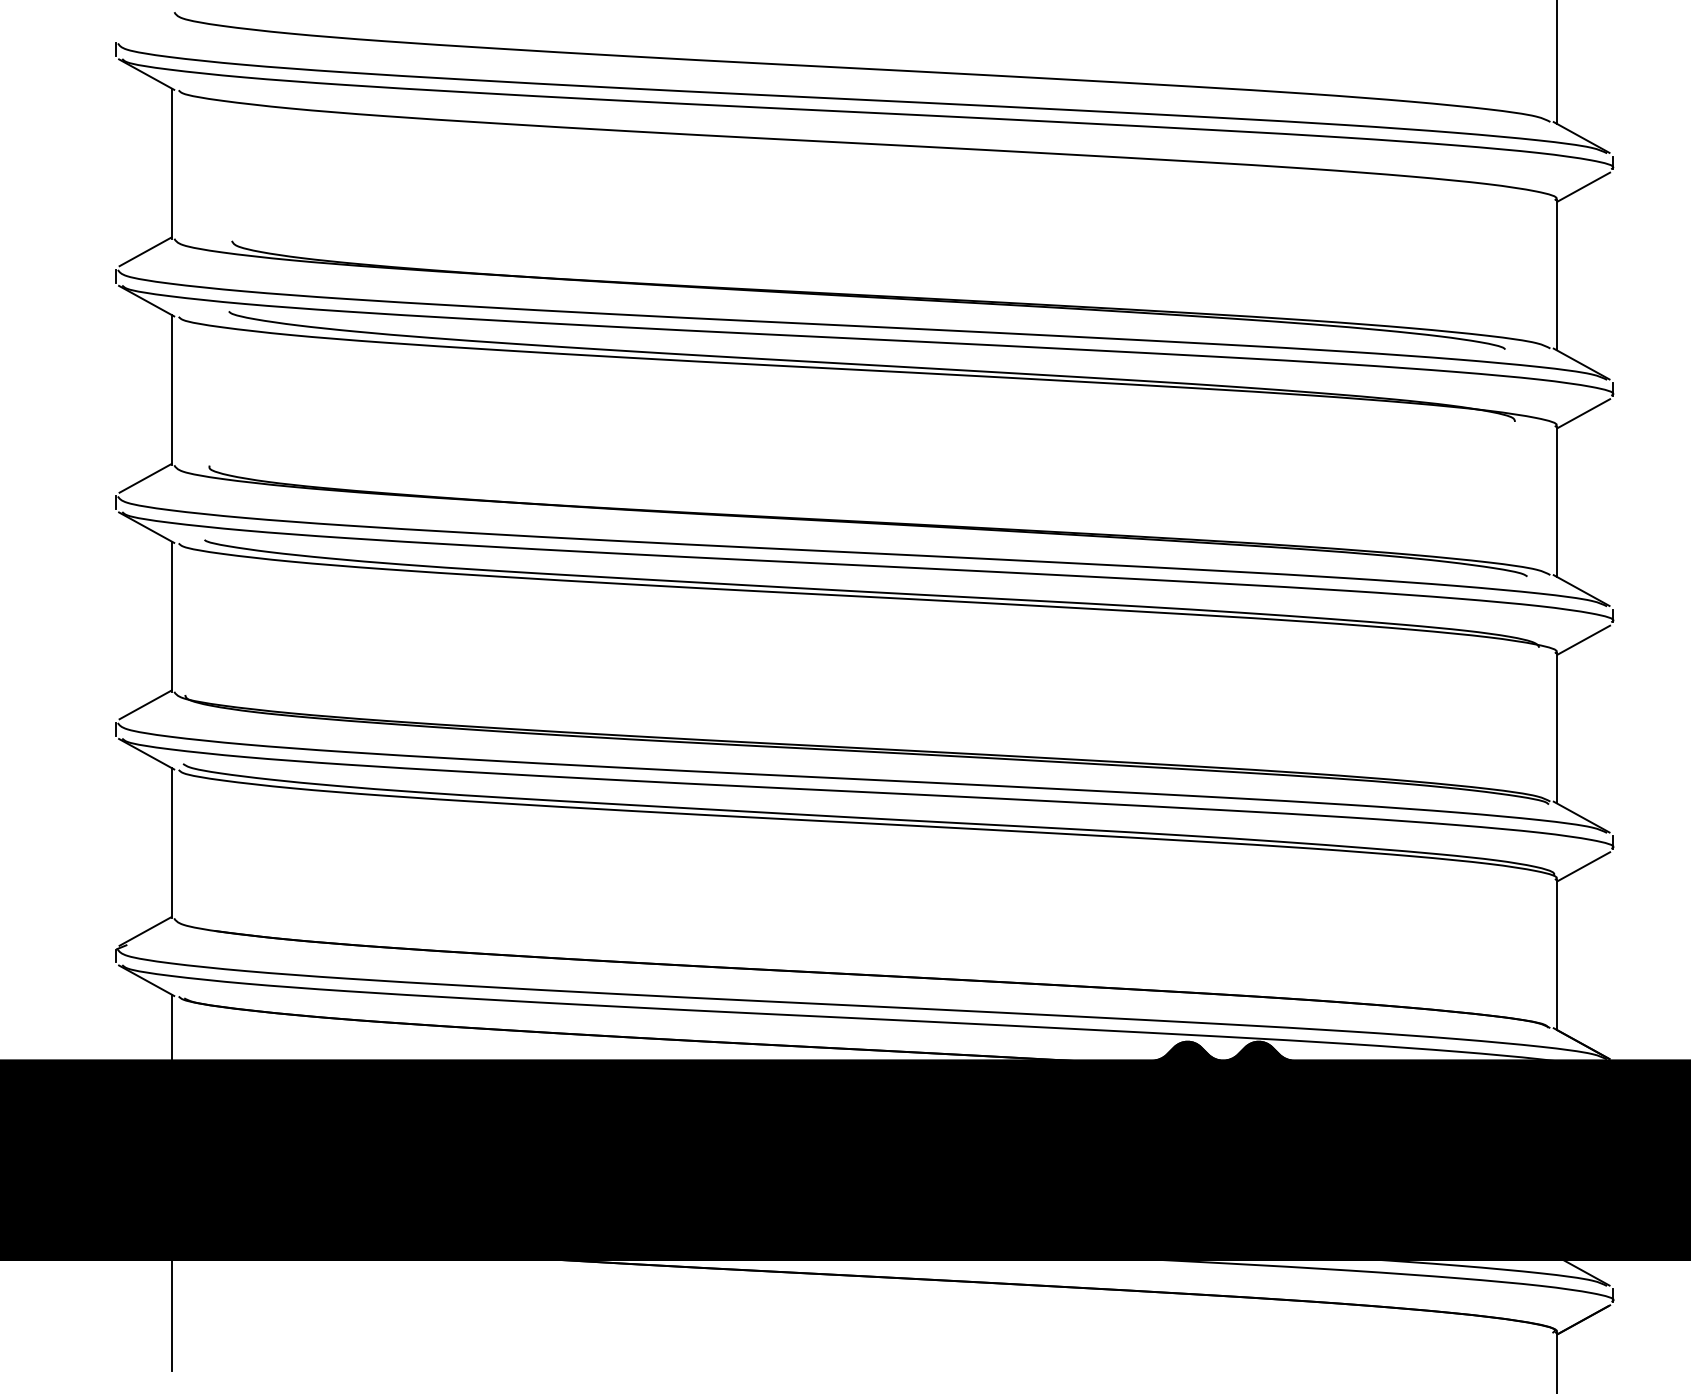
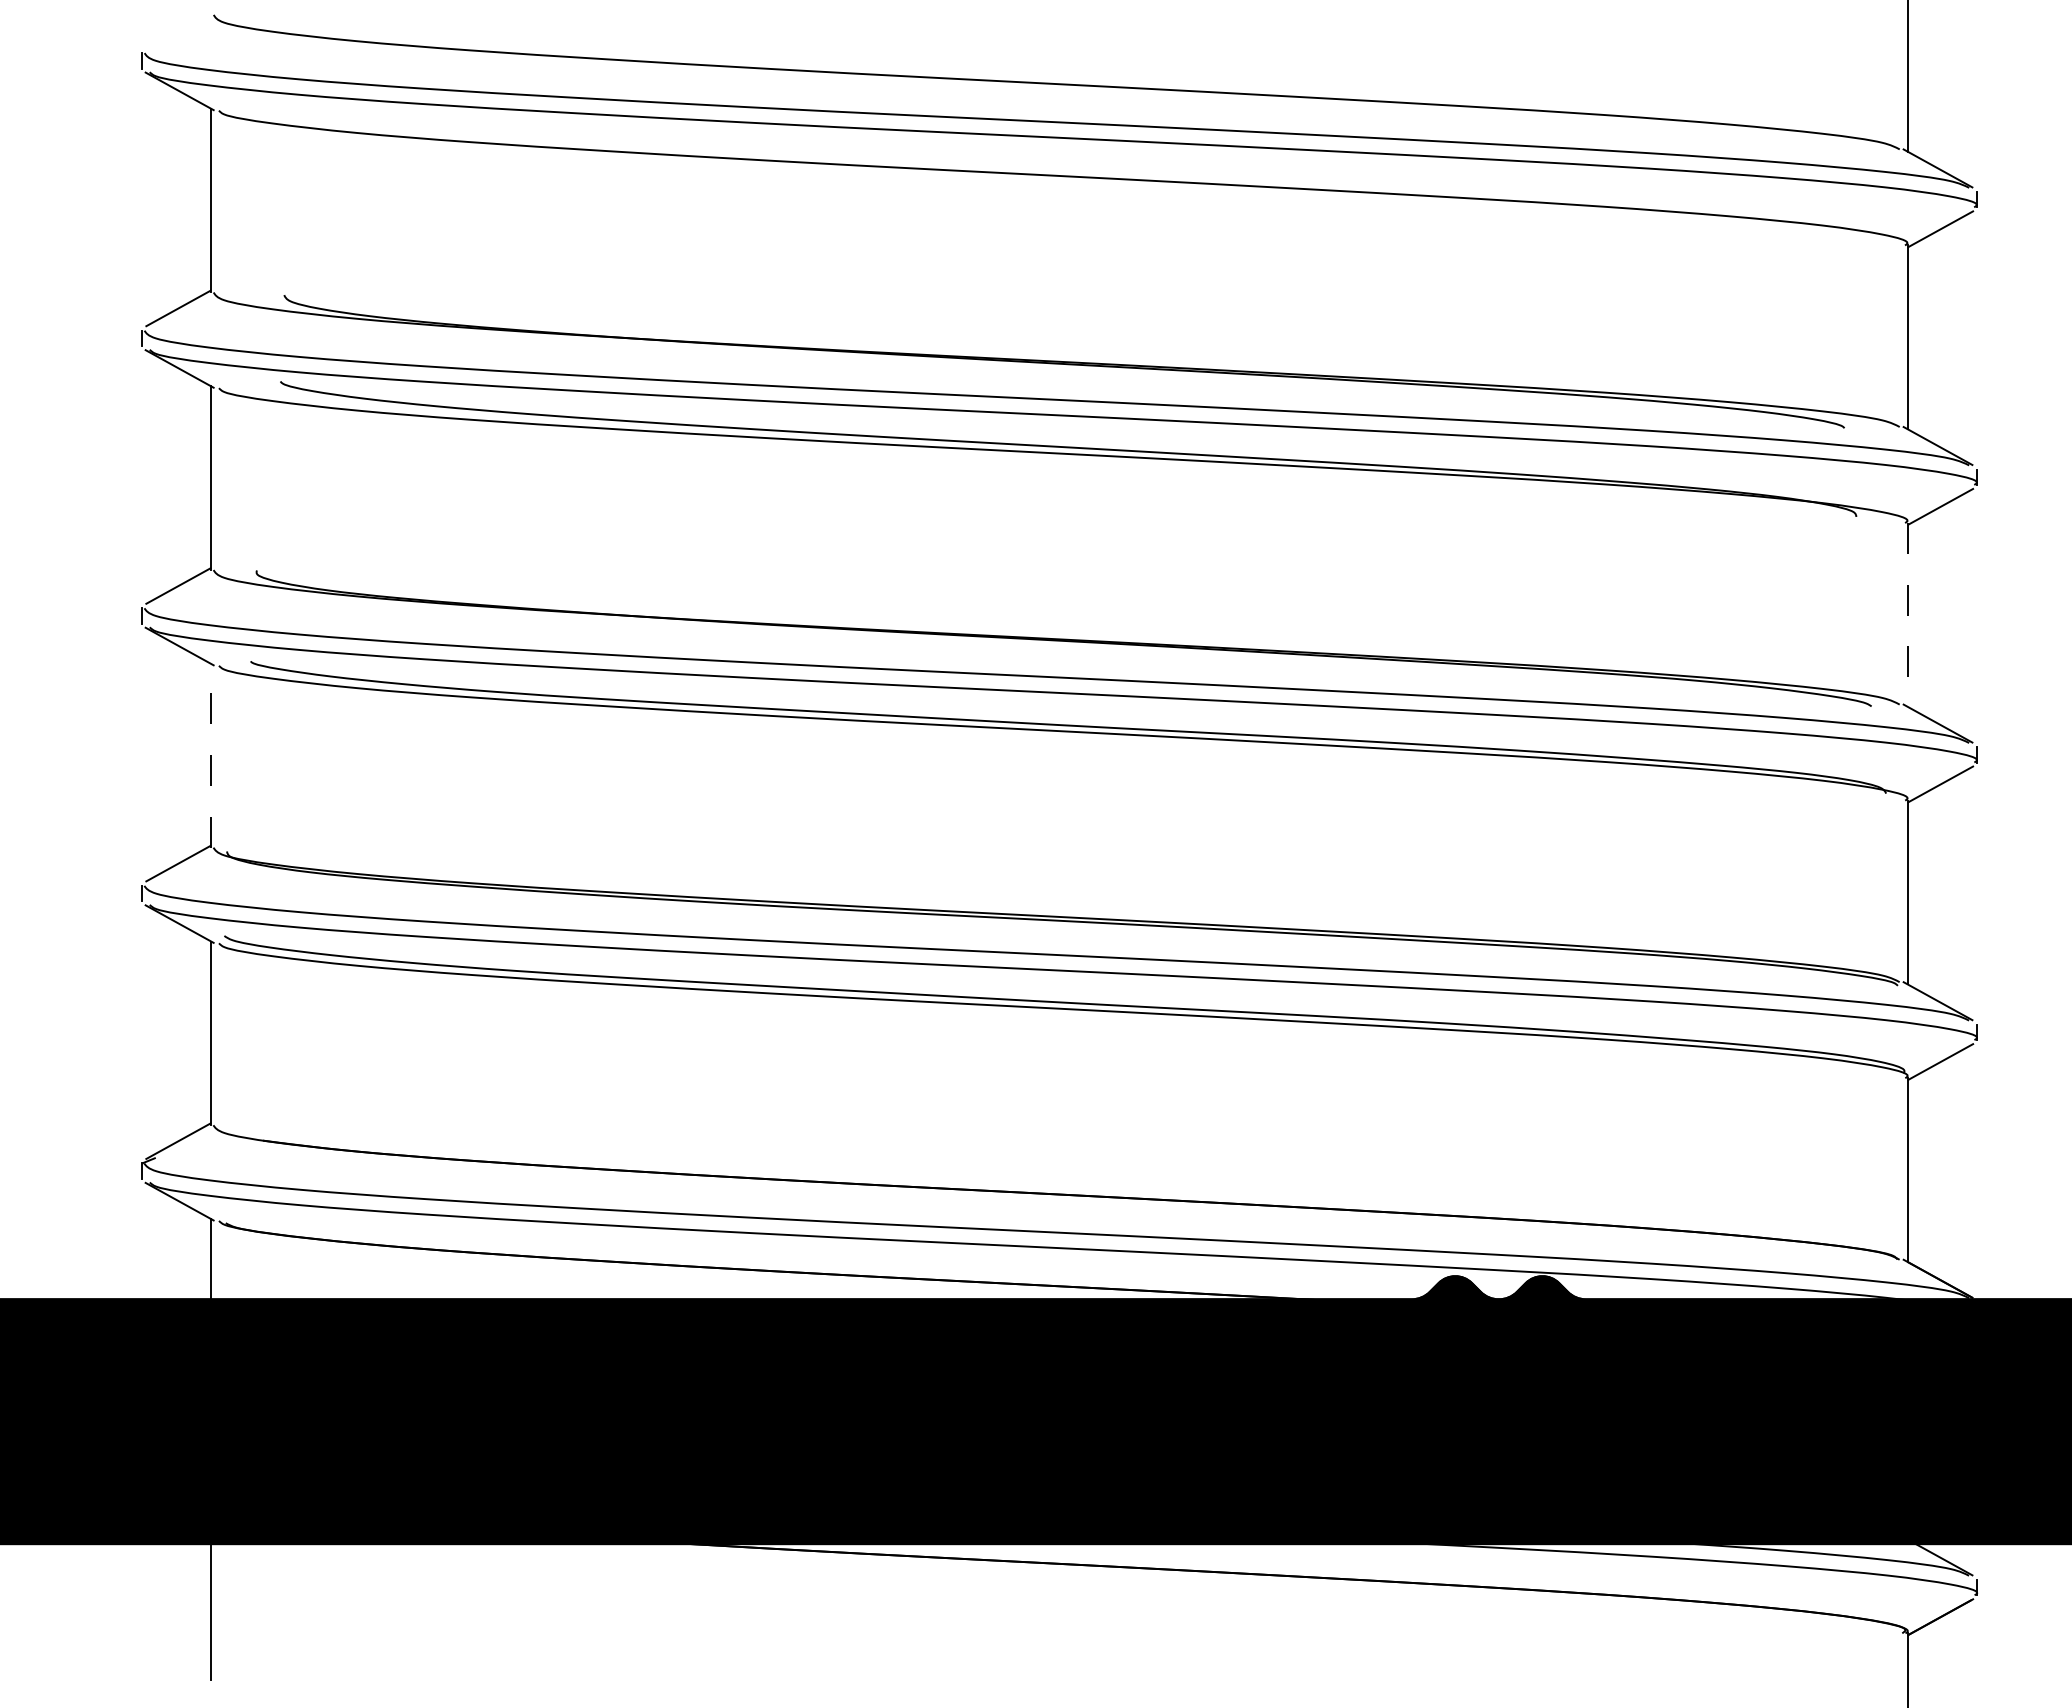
line: (1556, 501) -> (1907, 614), solid -> dashed
line: (172, 616) -> (211, 755), solid -> dashed

